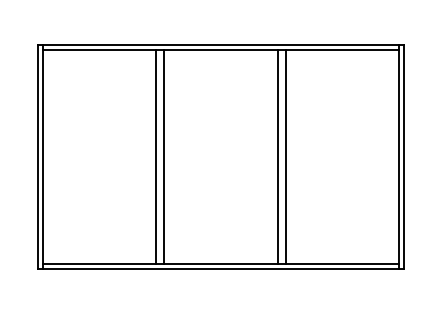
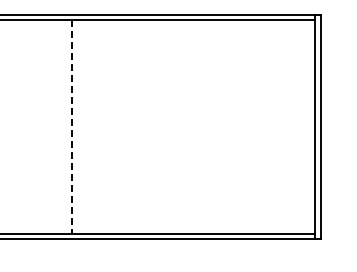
line: (163, 156) -> (79, 126), removed
line: (278, 156) -> (194, 126), removed
line: (285, 156) -> (201, 126), removed
line: (156, 157) -> (72, 127), solid -> dashed

